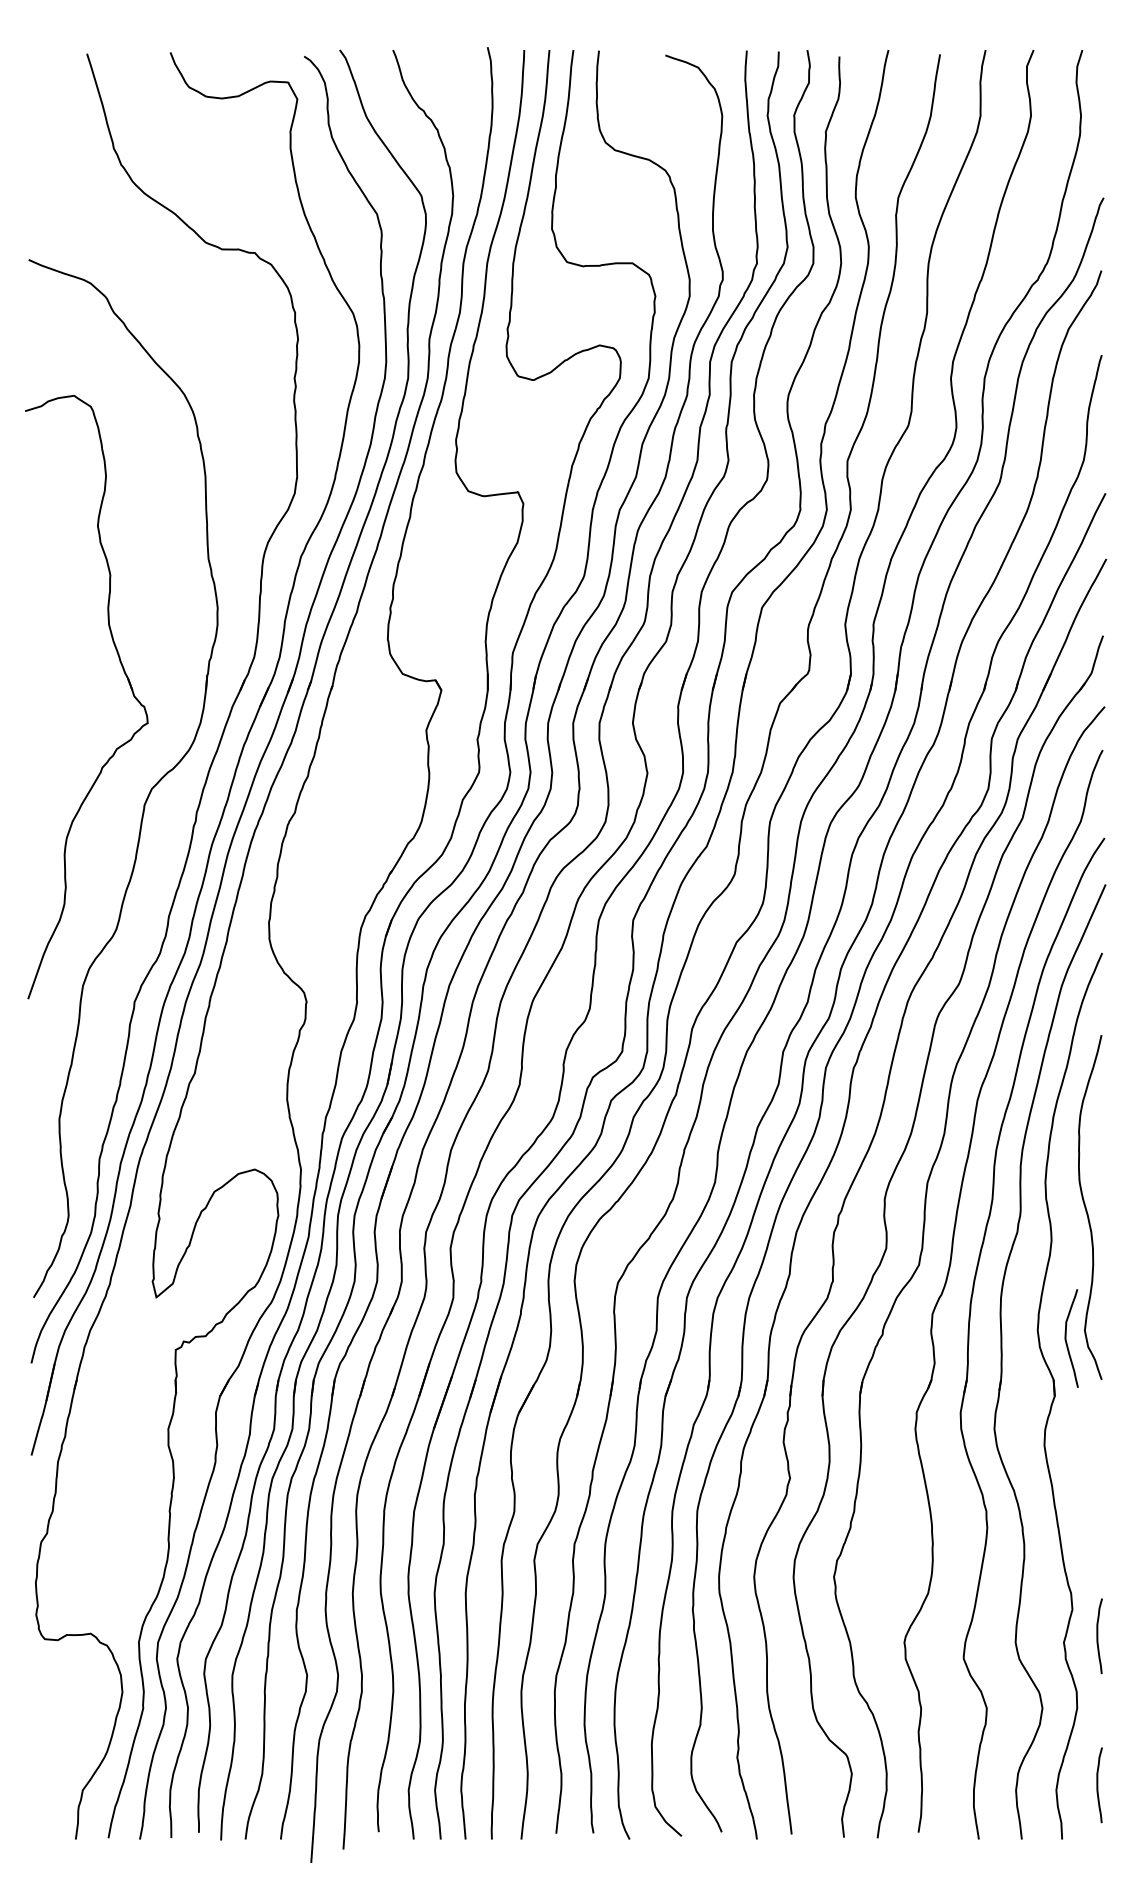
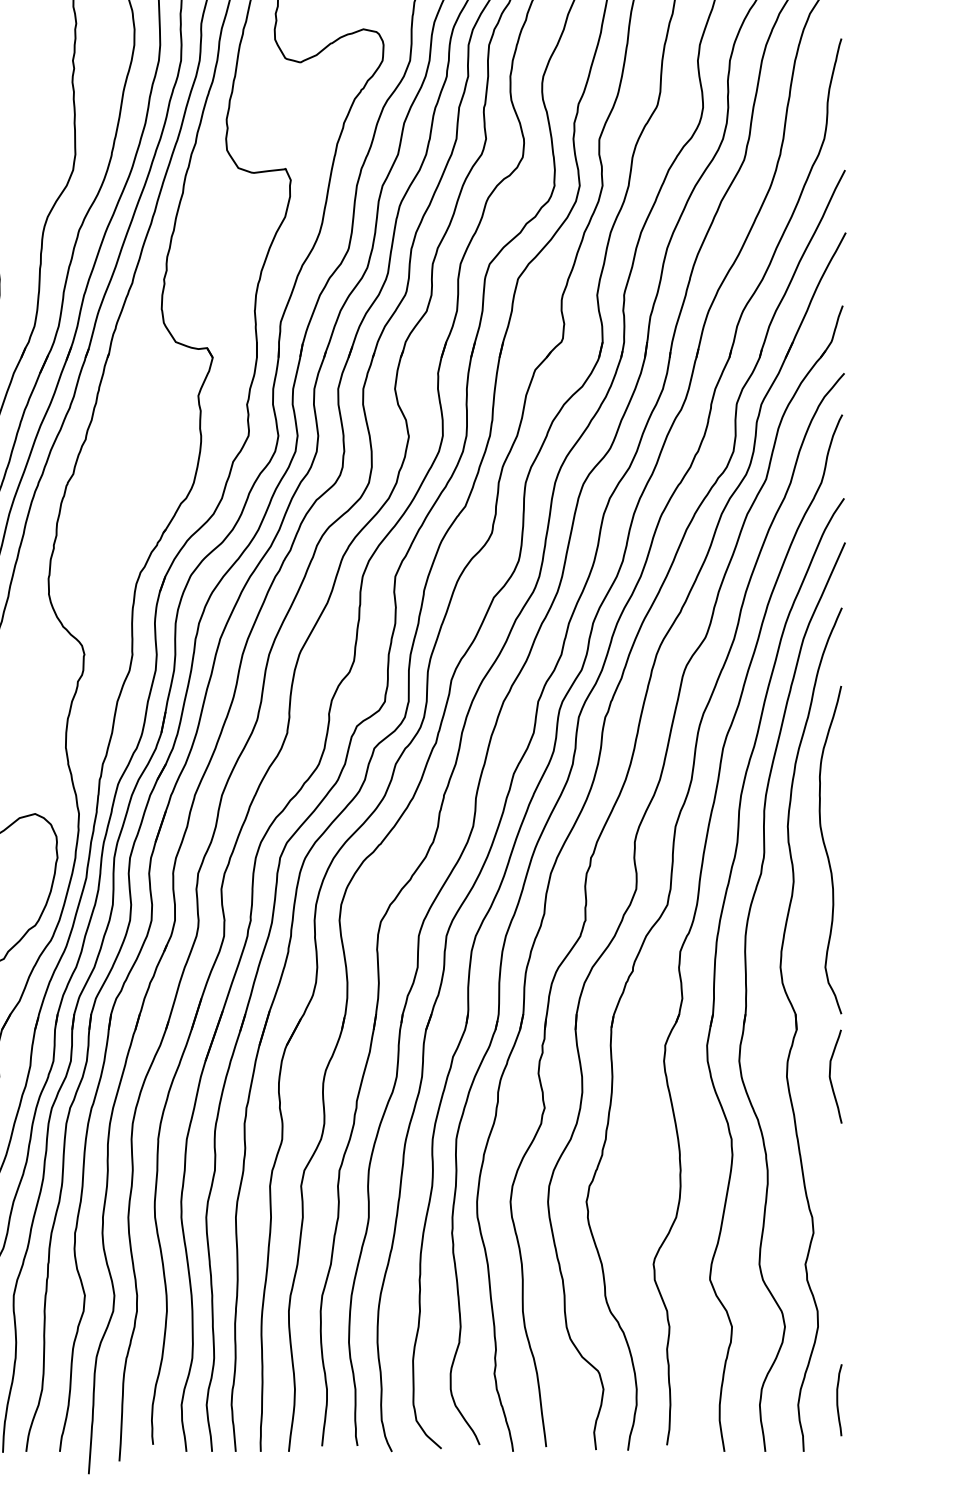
curve: (1066, 1338) -> (830, 1076), moved
curve: (1098, 1636) -> (838, 1258), removed

